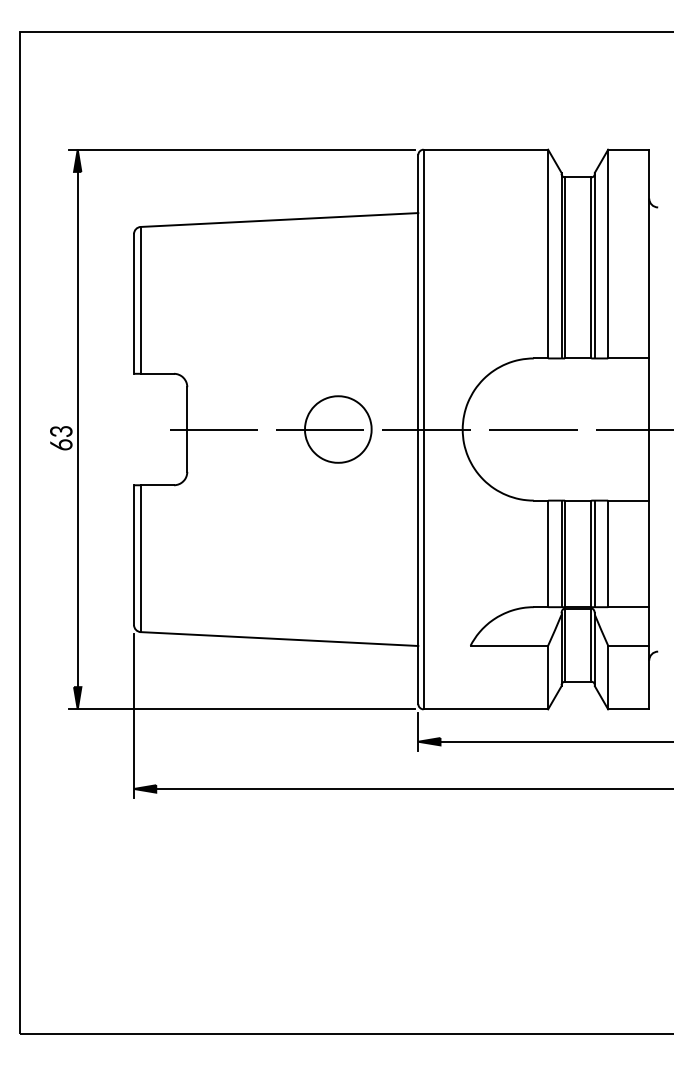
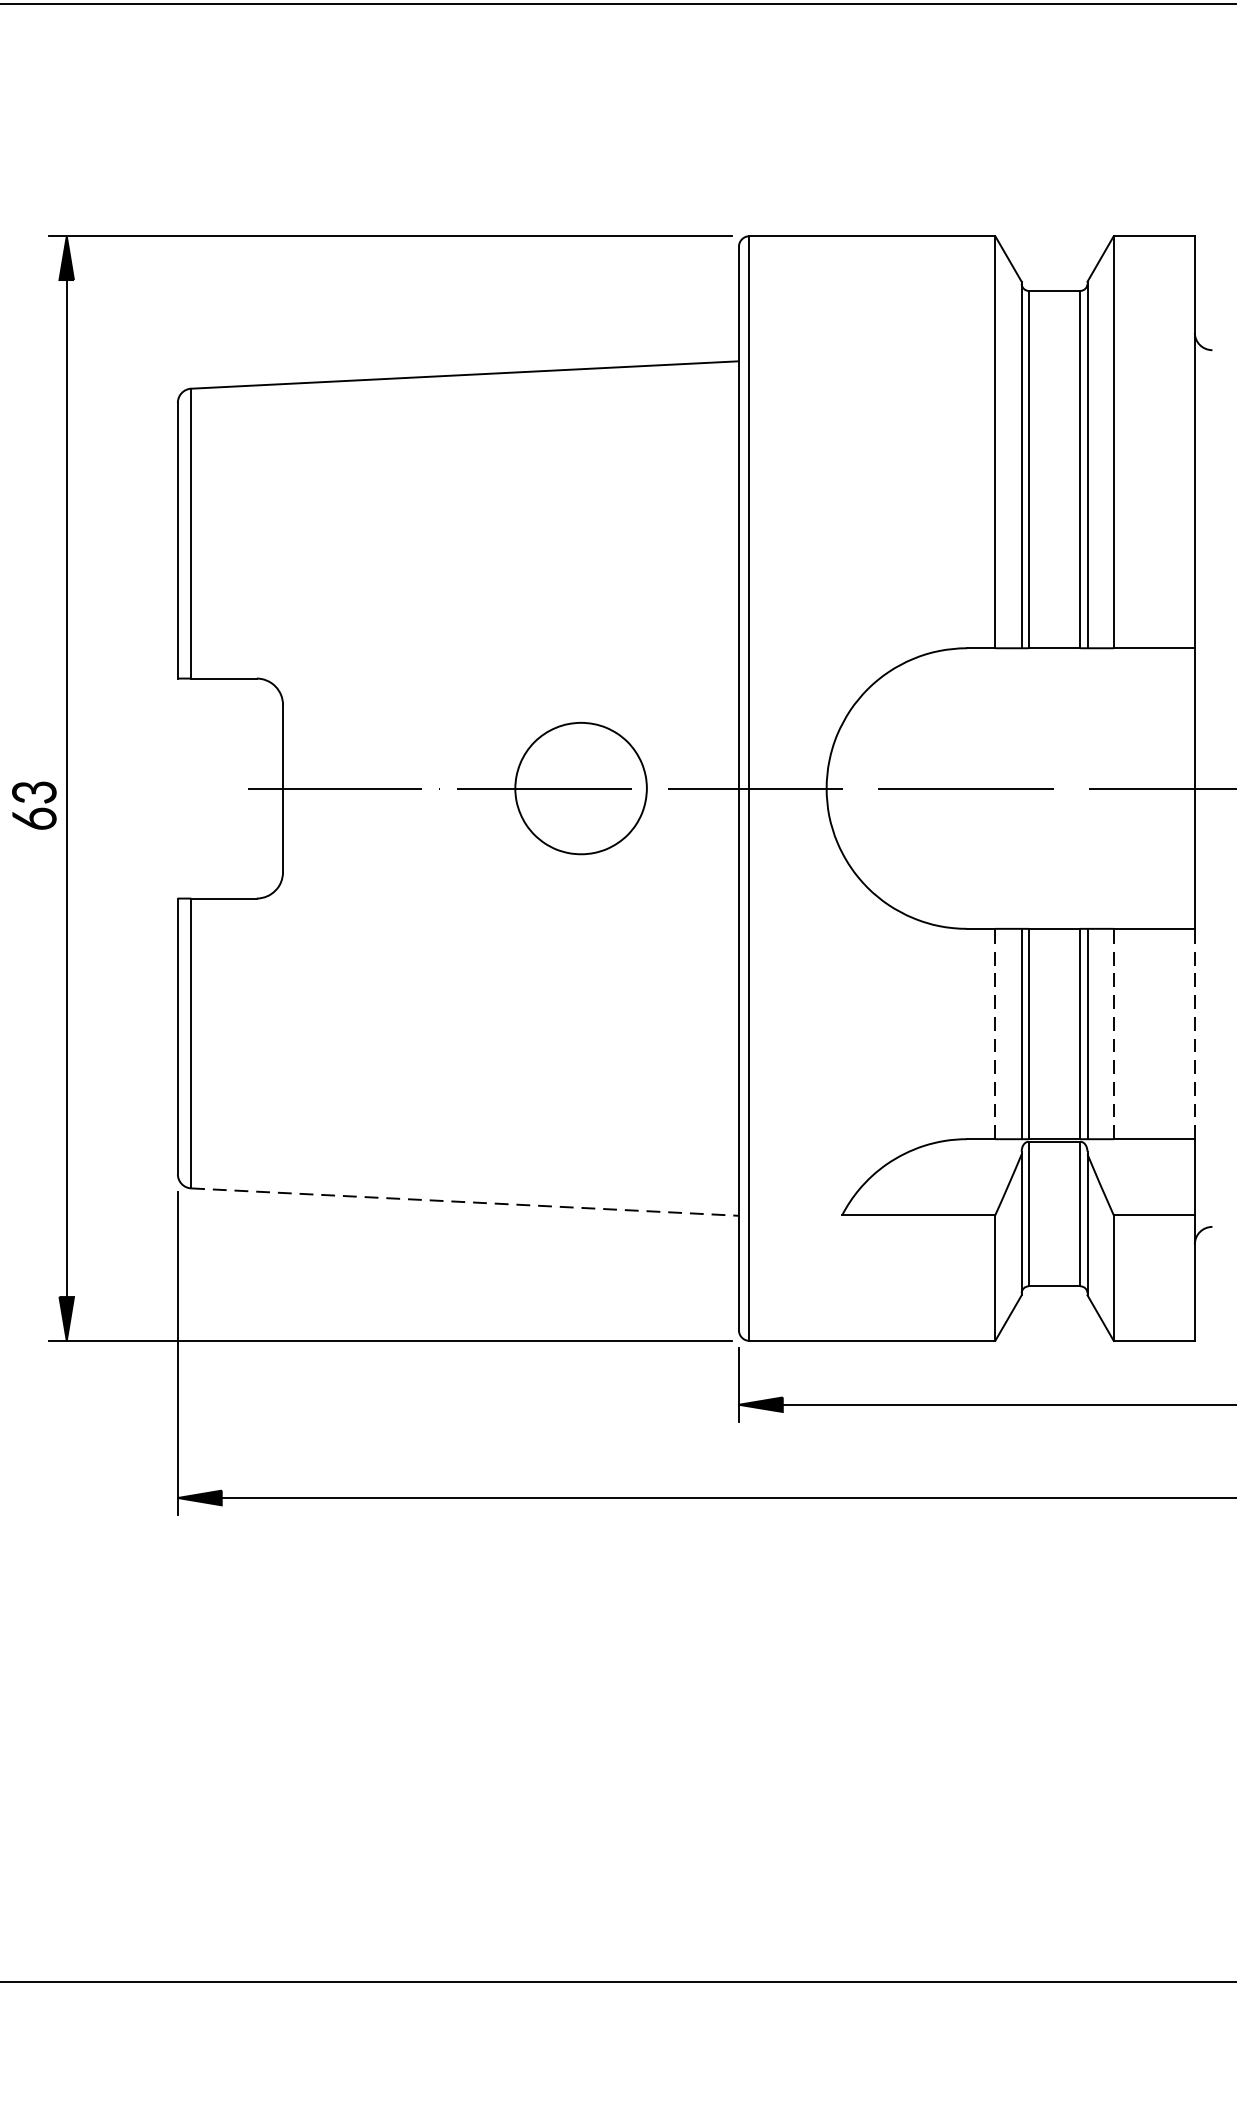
line: (548, 553) -> (995, 1033), solid -> dashed
line: (608, 553) -> (1114, 1033), solid -> dashed
line: (649, 553) -> (1195, 1033), solid -> dashed
line: (279, 639) -> (465, 1202), solid -> dashed

